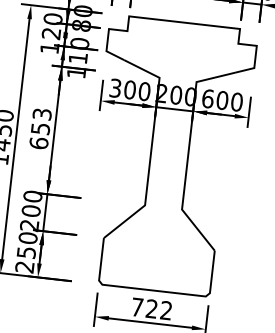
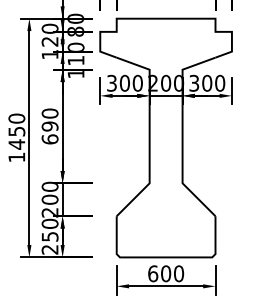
text: (208, 97) -> (194, 82), 600 -> 300
text: (40, 120) -> (49, 119), 653 -> 690
text: (152, 308) -> (166, 273), 722 -> 600

